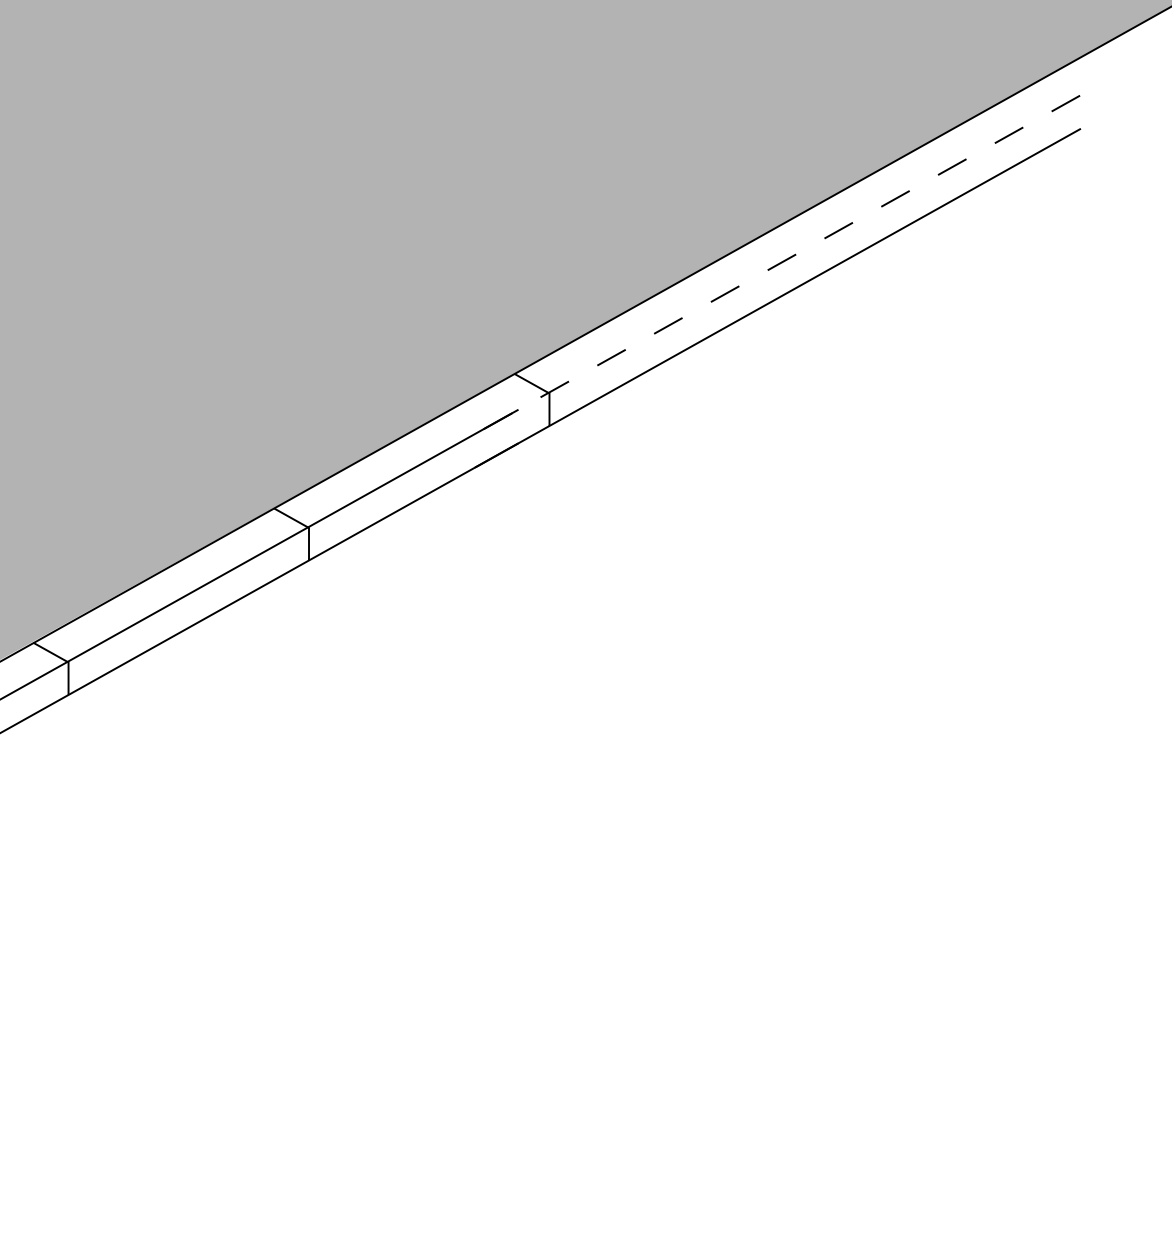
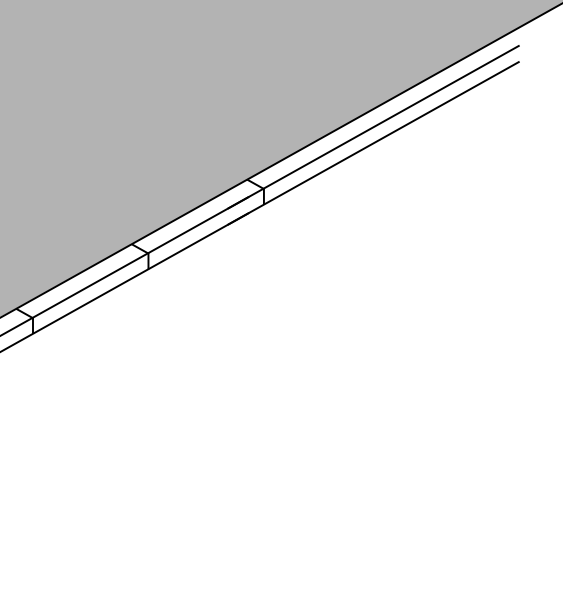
line: (777, 265) -> (373, 127), dashed -> solid

